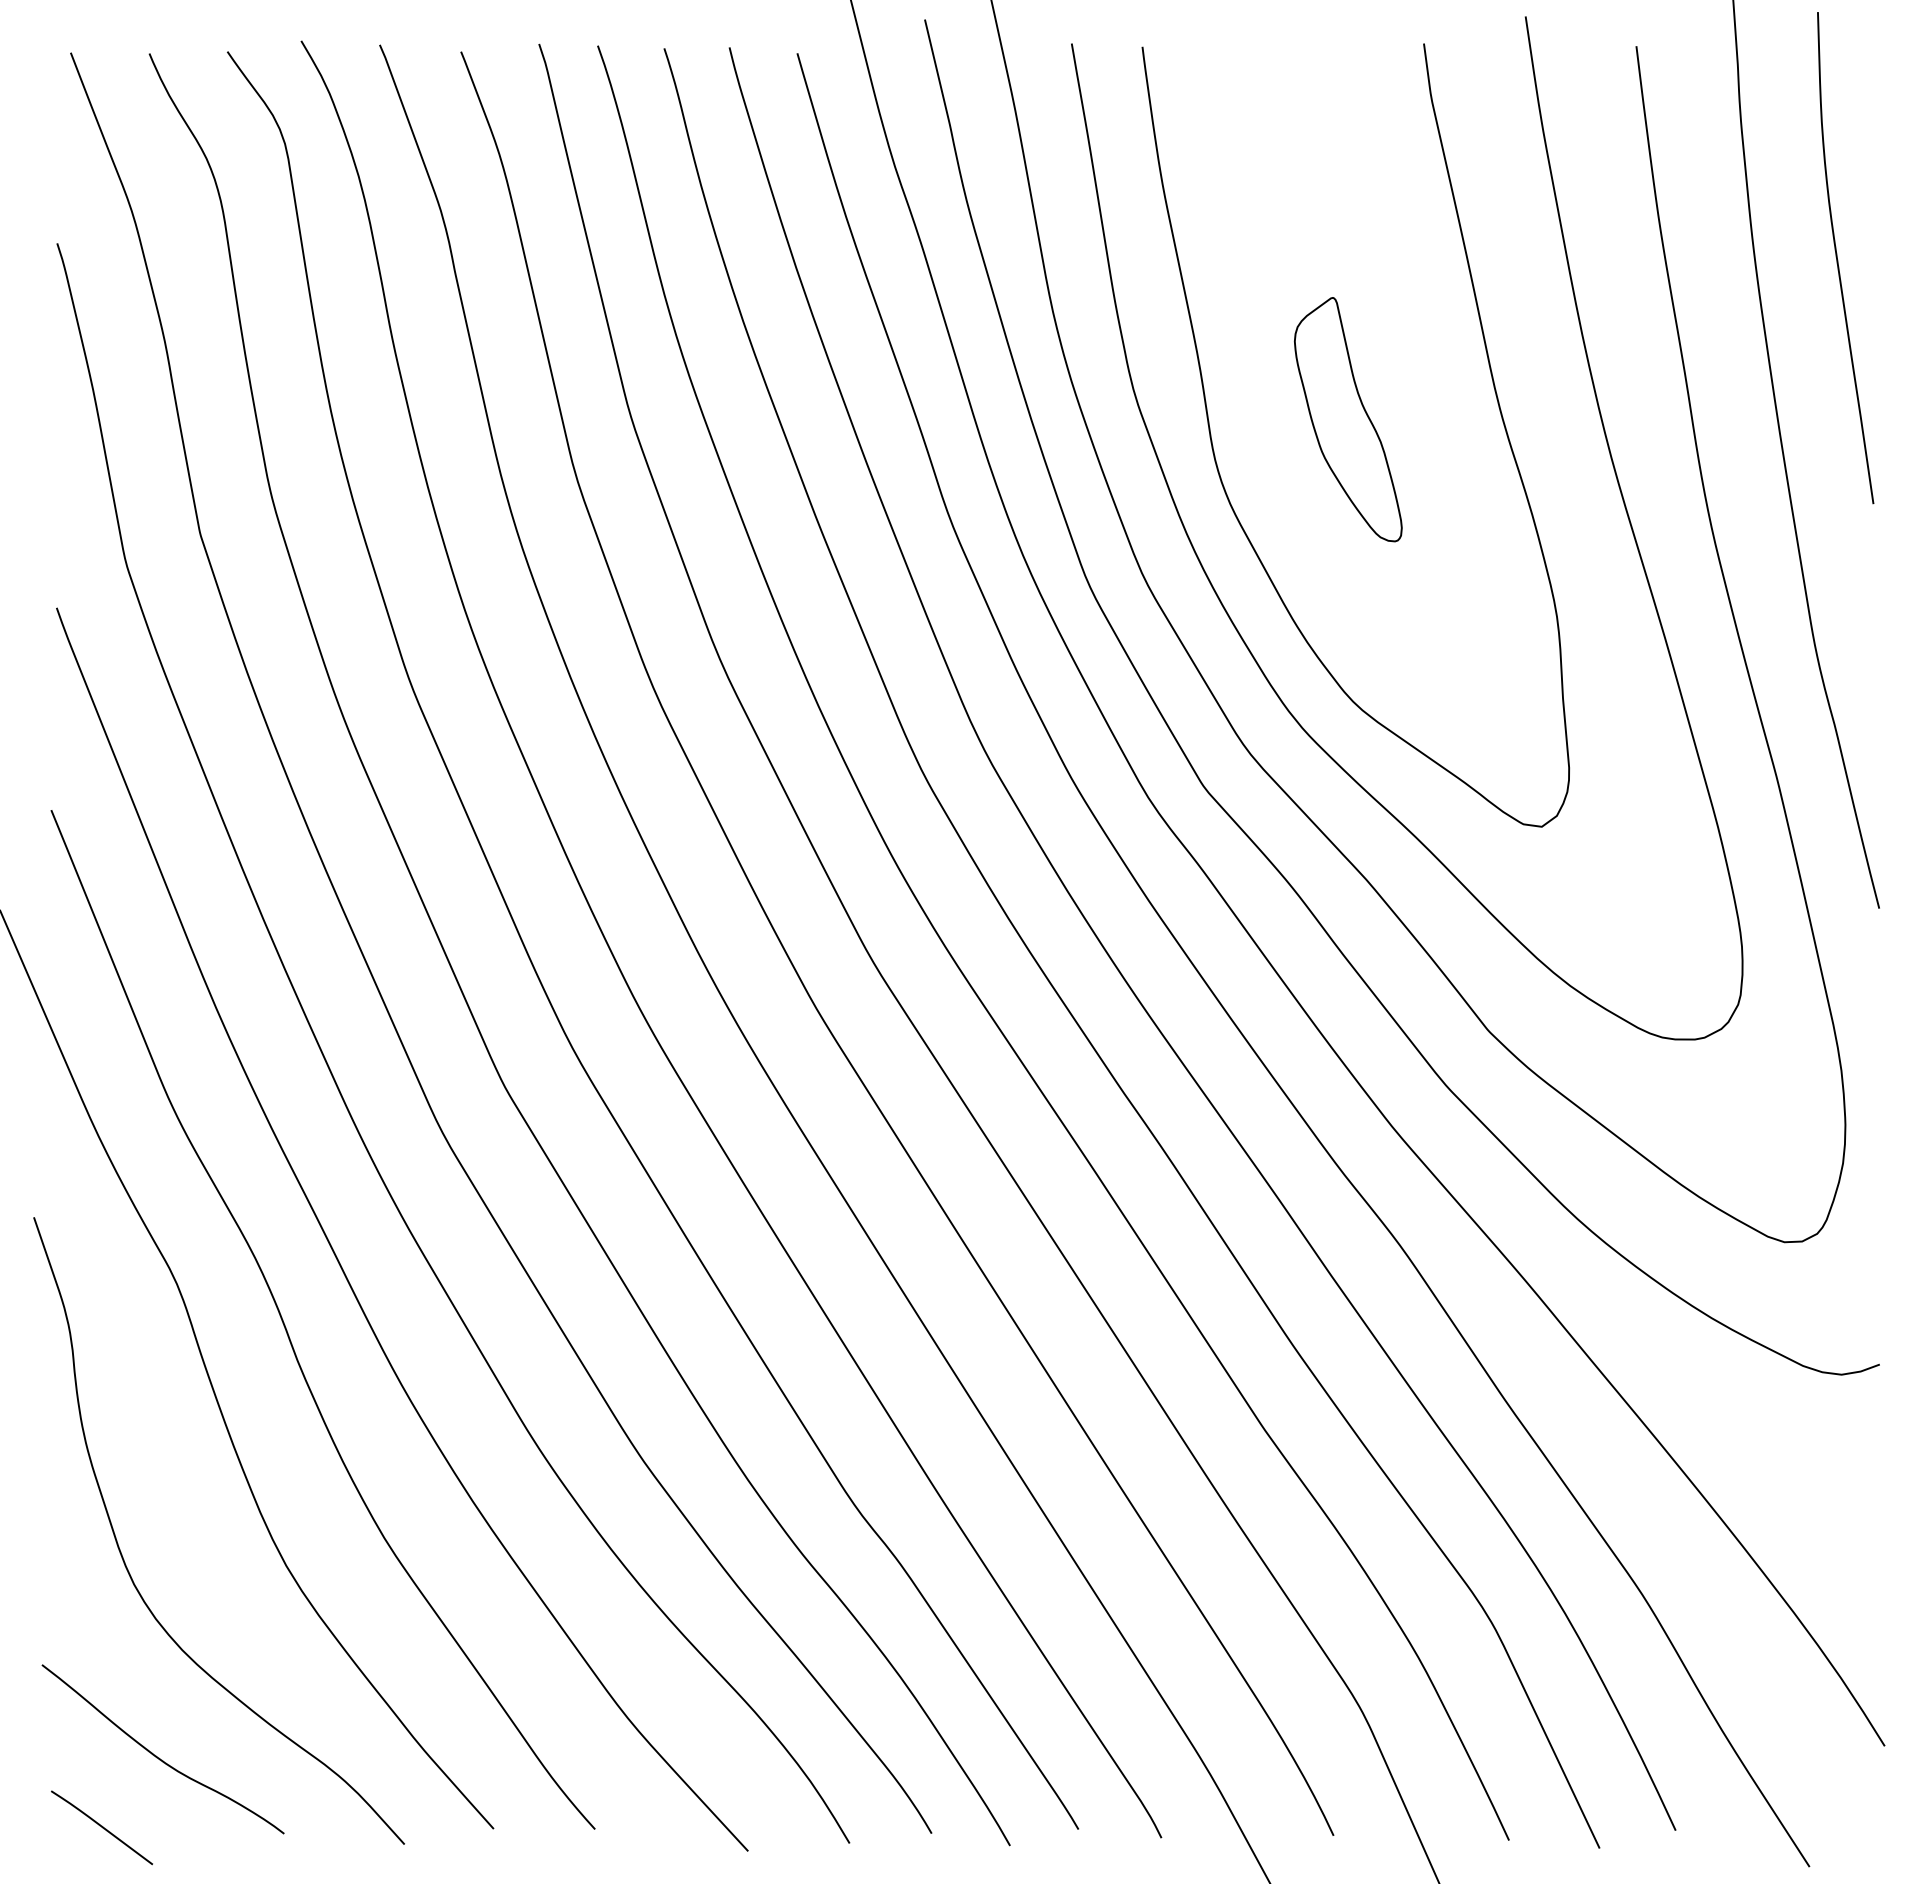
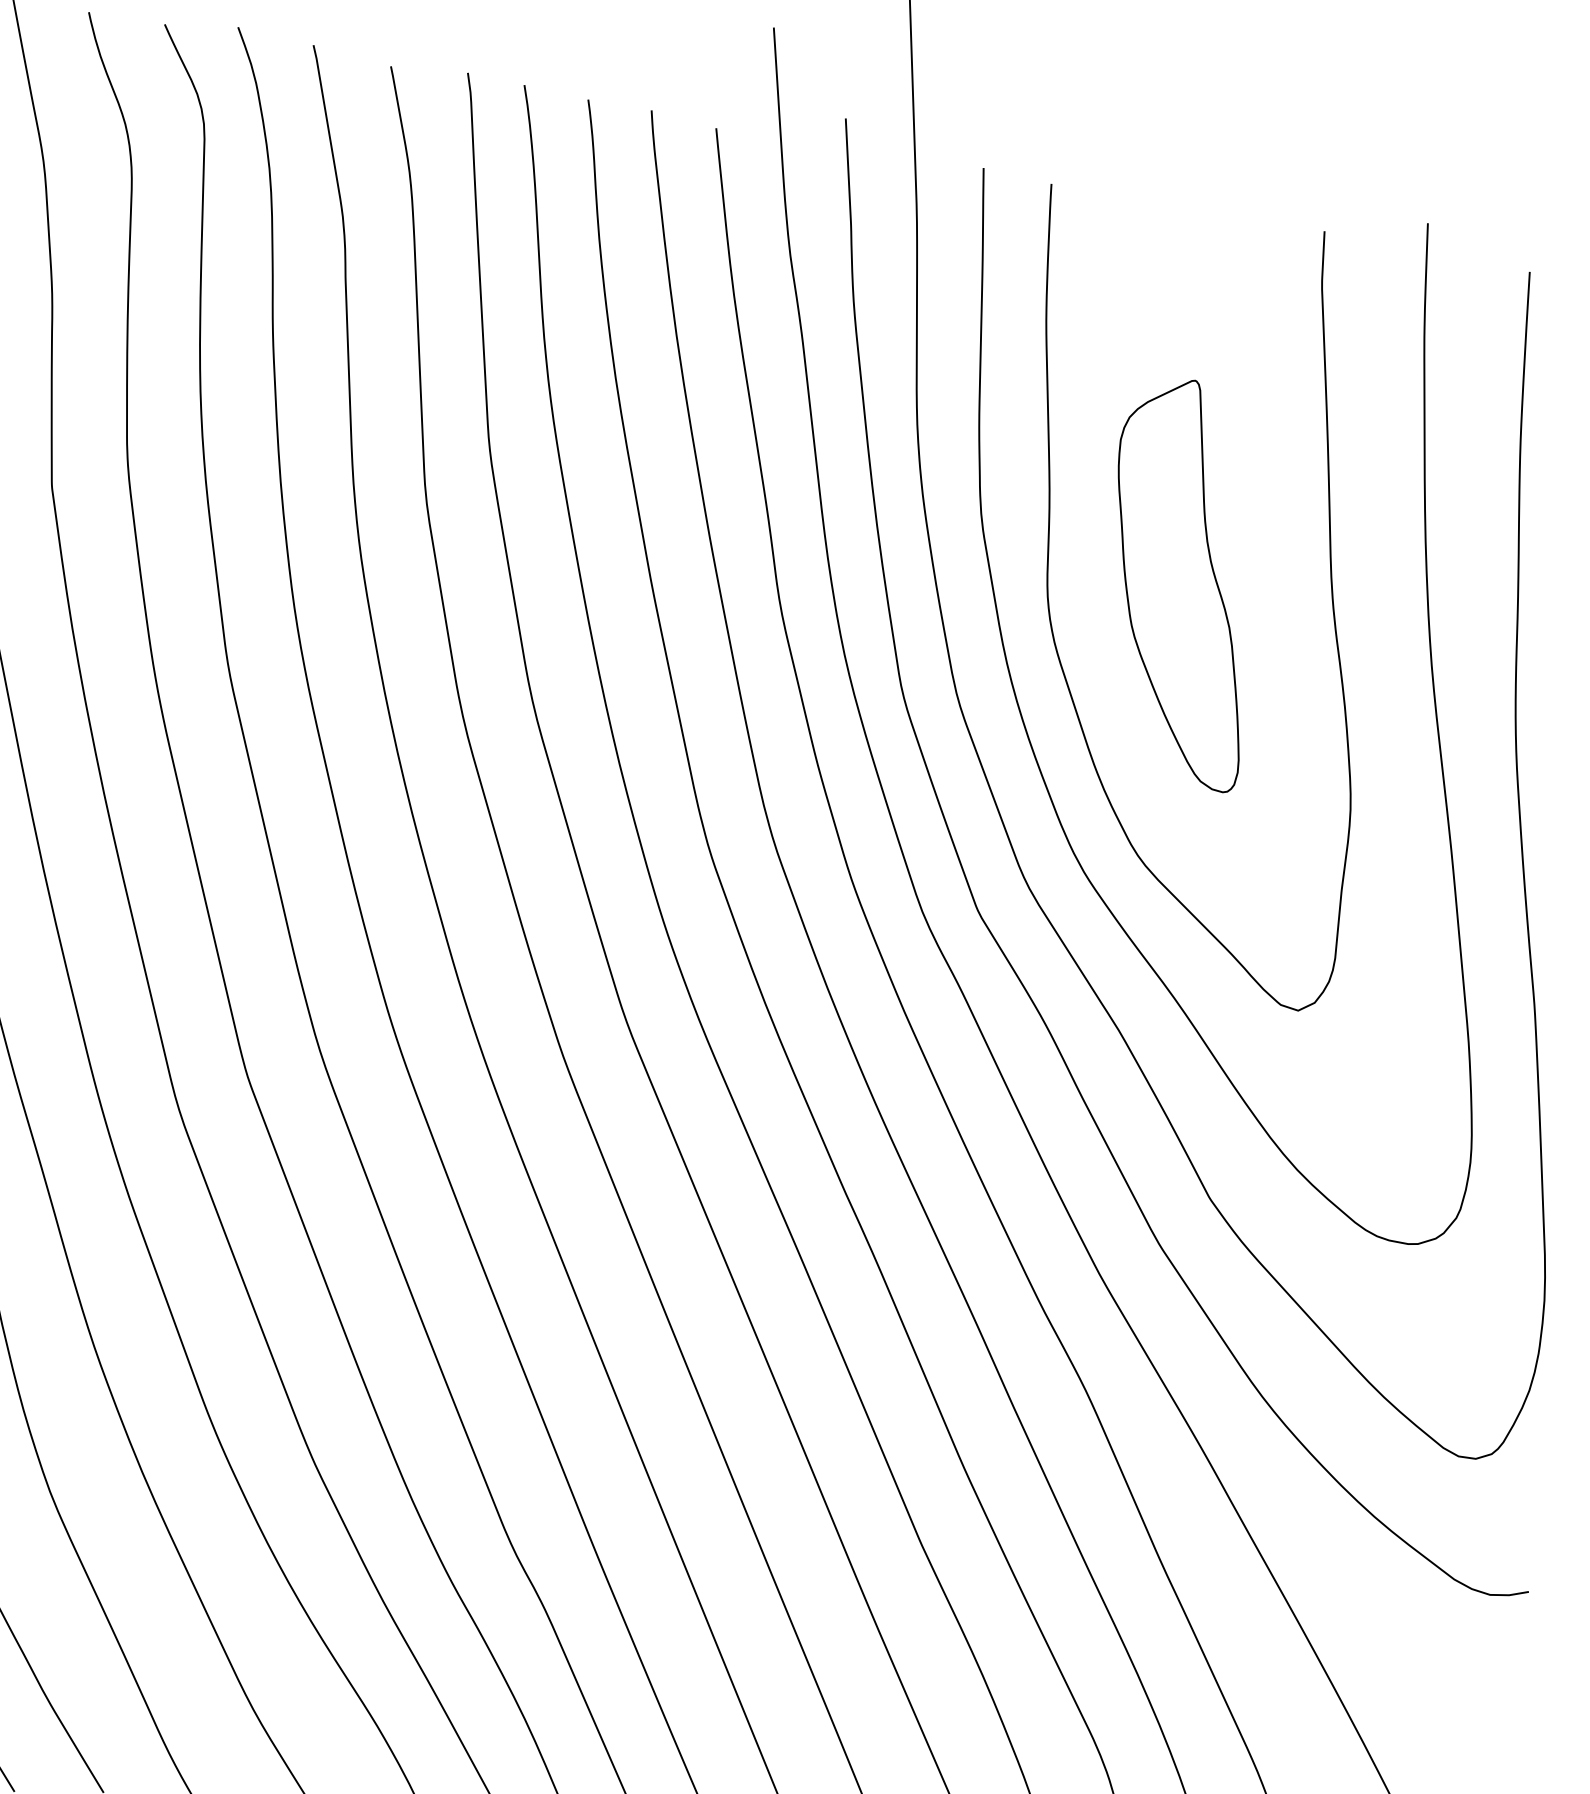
part: (1348, 419) -> (1184, 581), size x1.67

